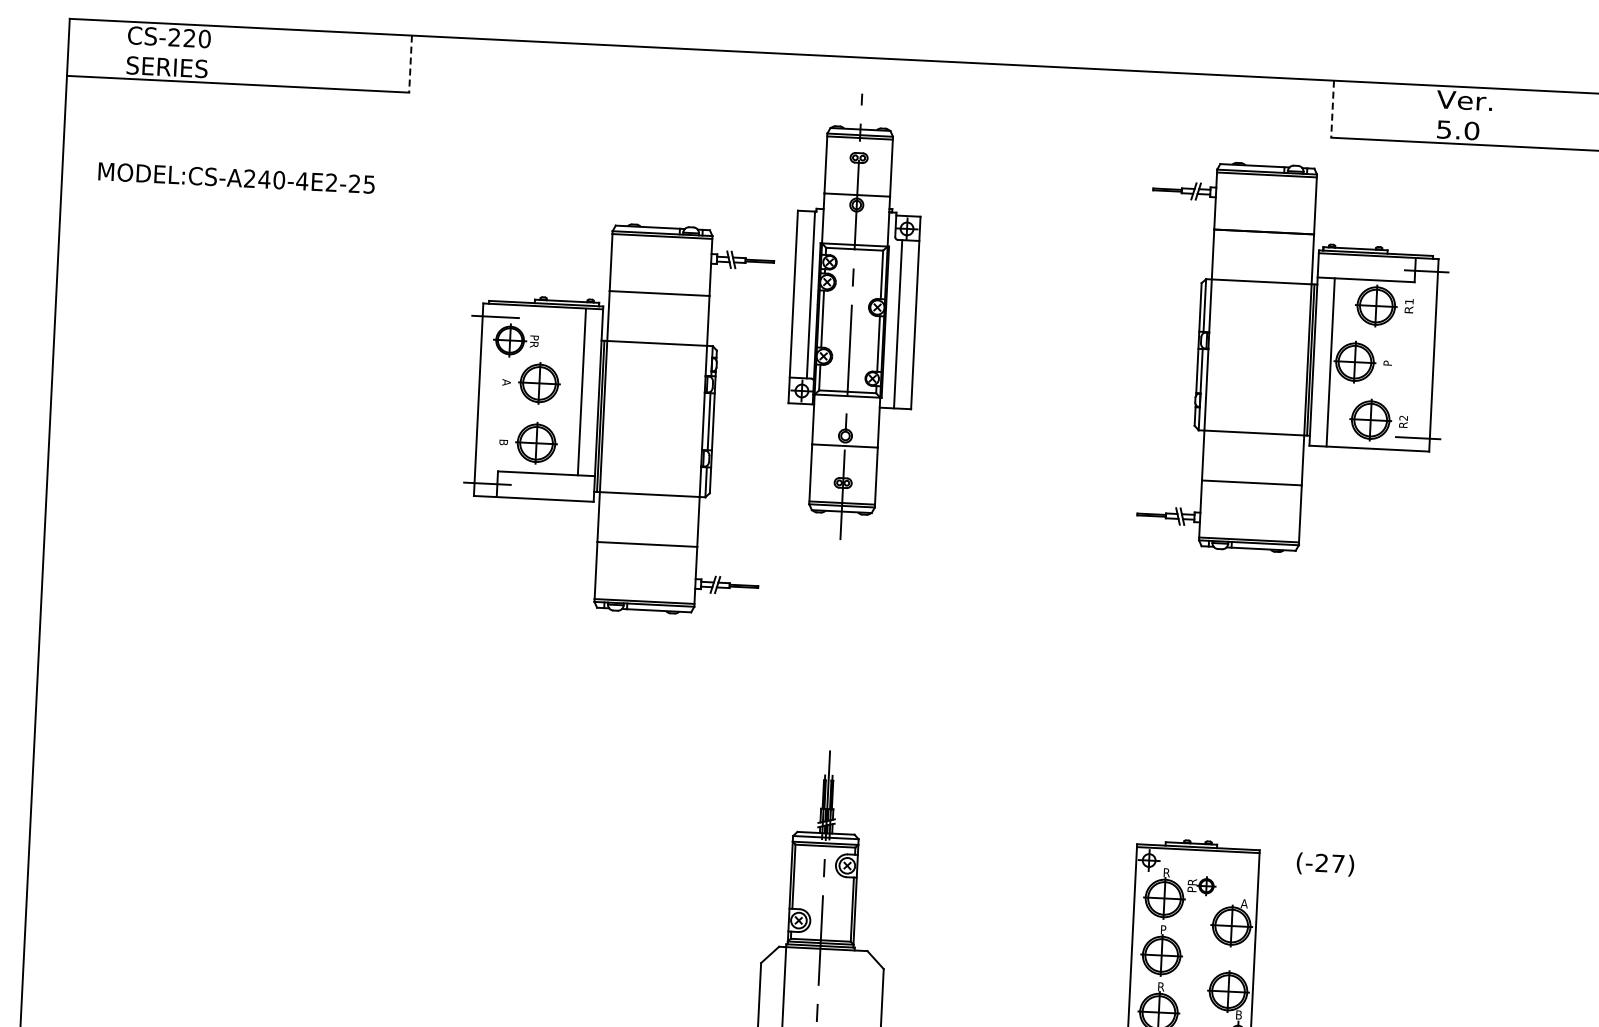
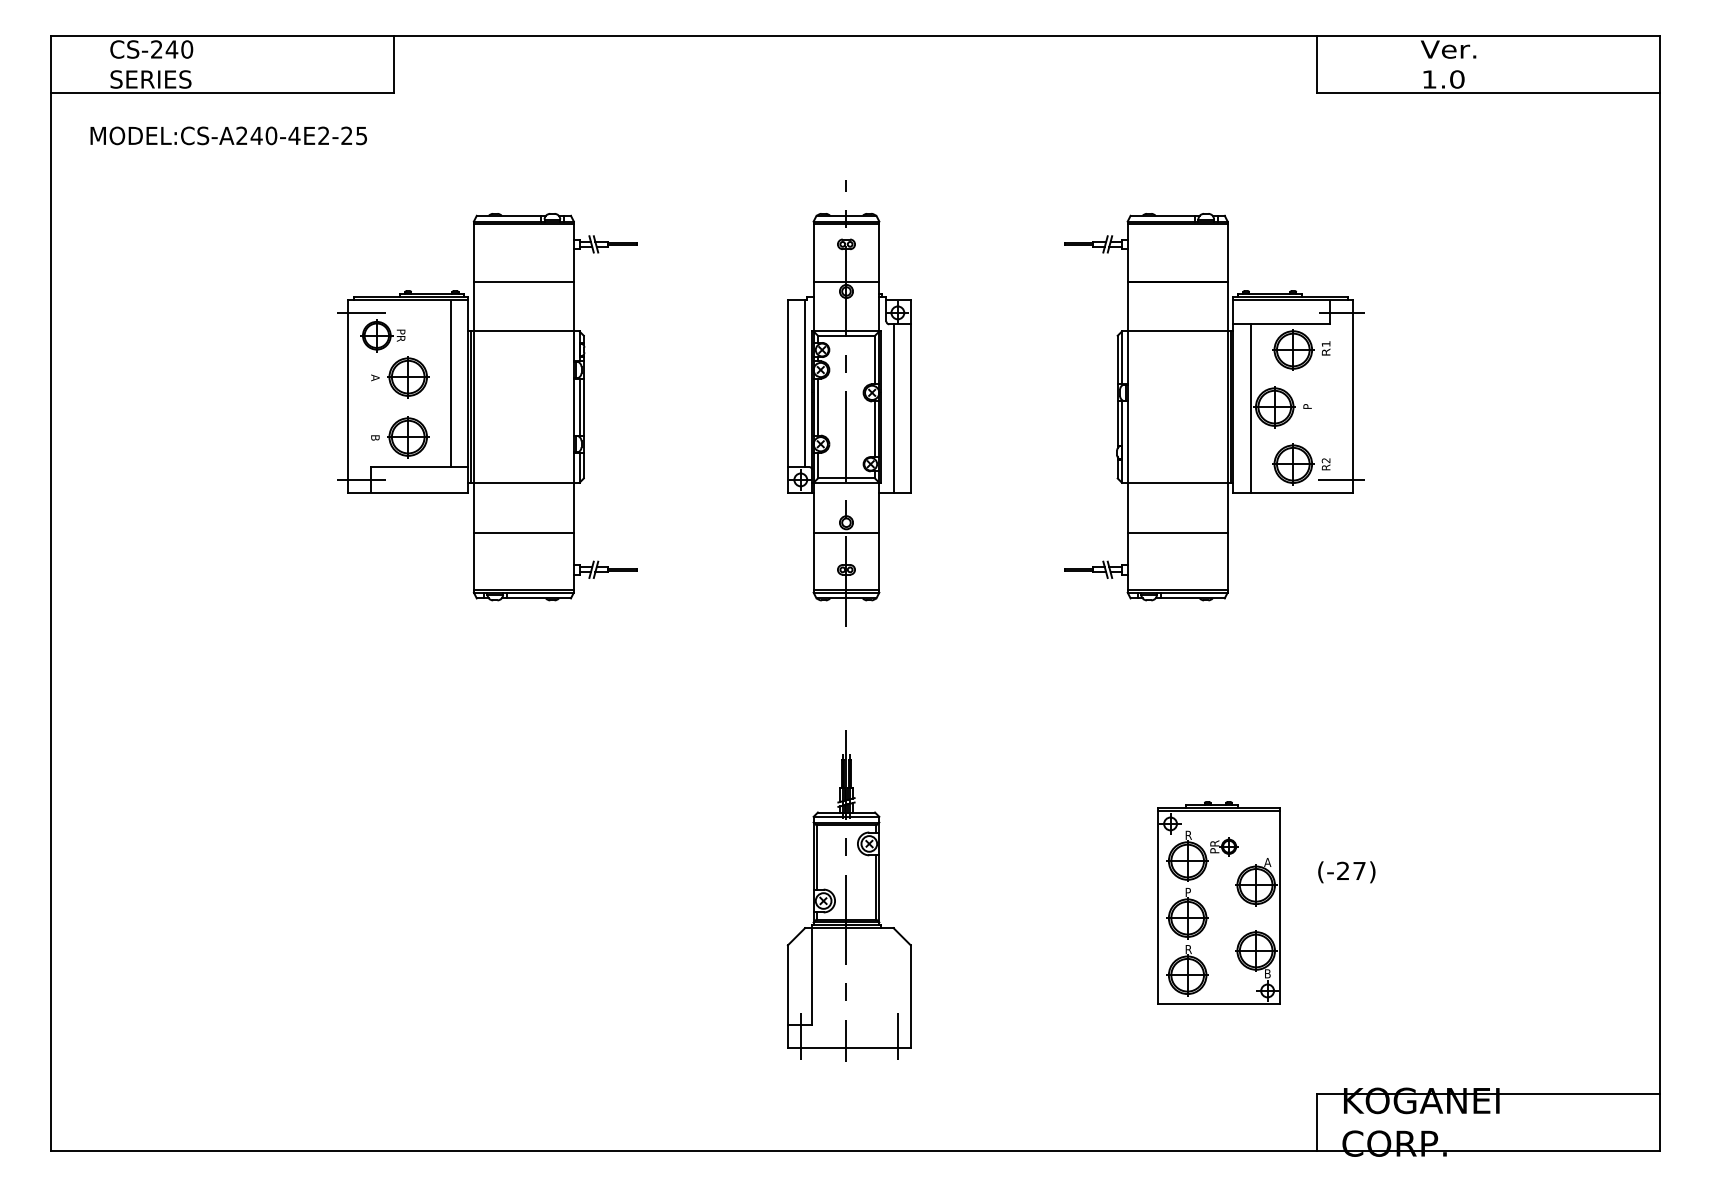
text: (189, 38) -> (171, 49), CS-220 -> CS-240
line: (410, 64) -> (393, 64), dashed -> solid
line: (1333, 109) -> (1317, 64), dashed -> solid
text: (1444, 129) -> (1429, 79), 5.0 -> 1.0
text: (236, 177) -> (228, 135), moved
part: (854, 317) -> (849, 403), moved
part: (1294, 359) -> (1214, 407), moved
part: (617, 417) -> (487, 407), moved
text: (1325, 864) -> (1346, 872), moved

